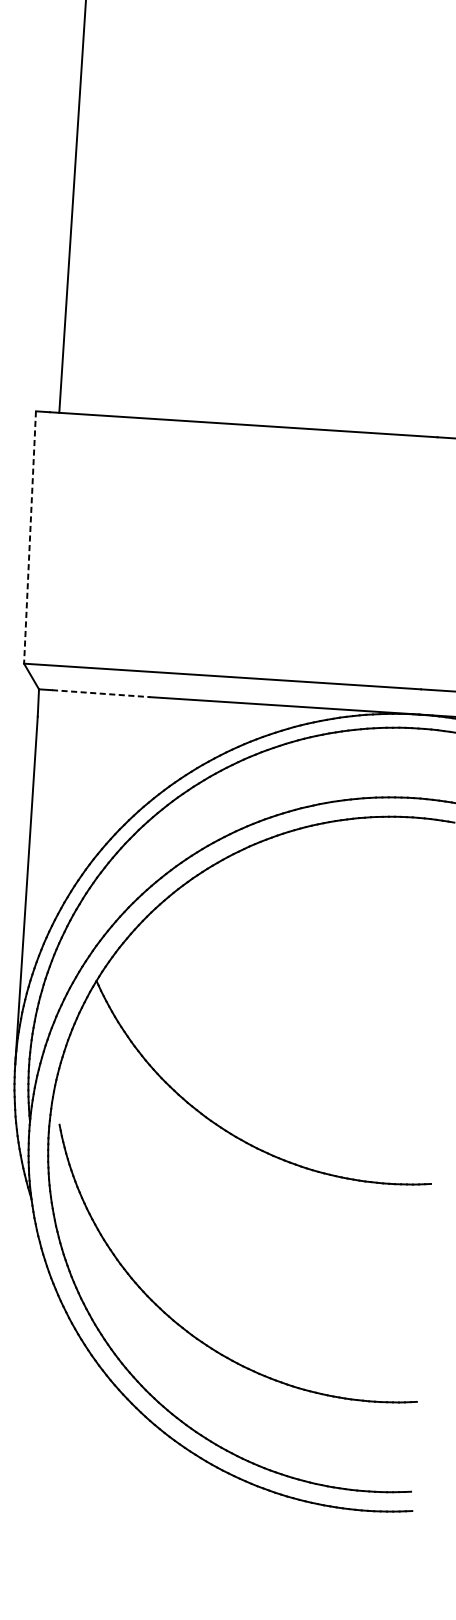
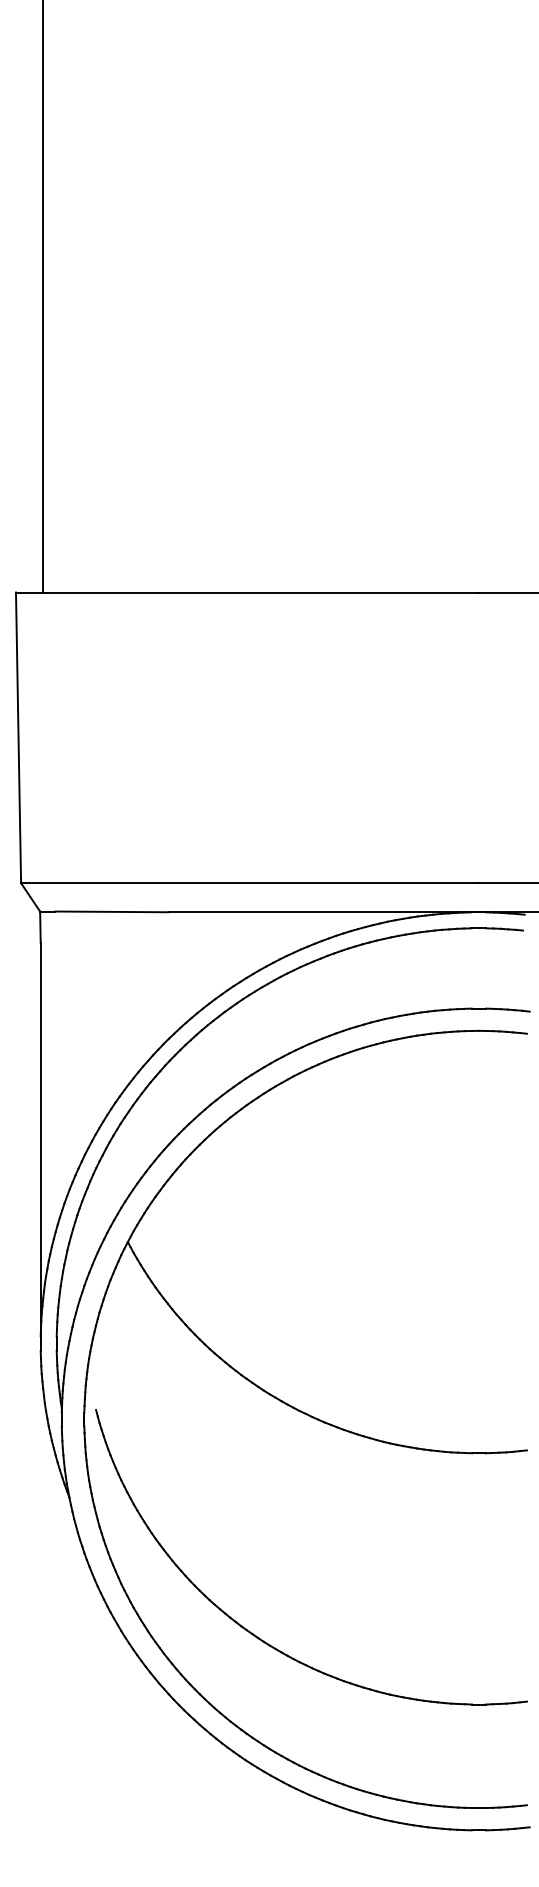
line: (29, 538) -> (18, 738), dashed -> solid
line: (100, 693) -> (111, 911), dashed -> solid

